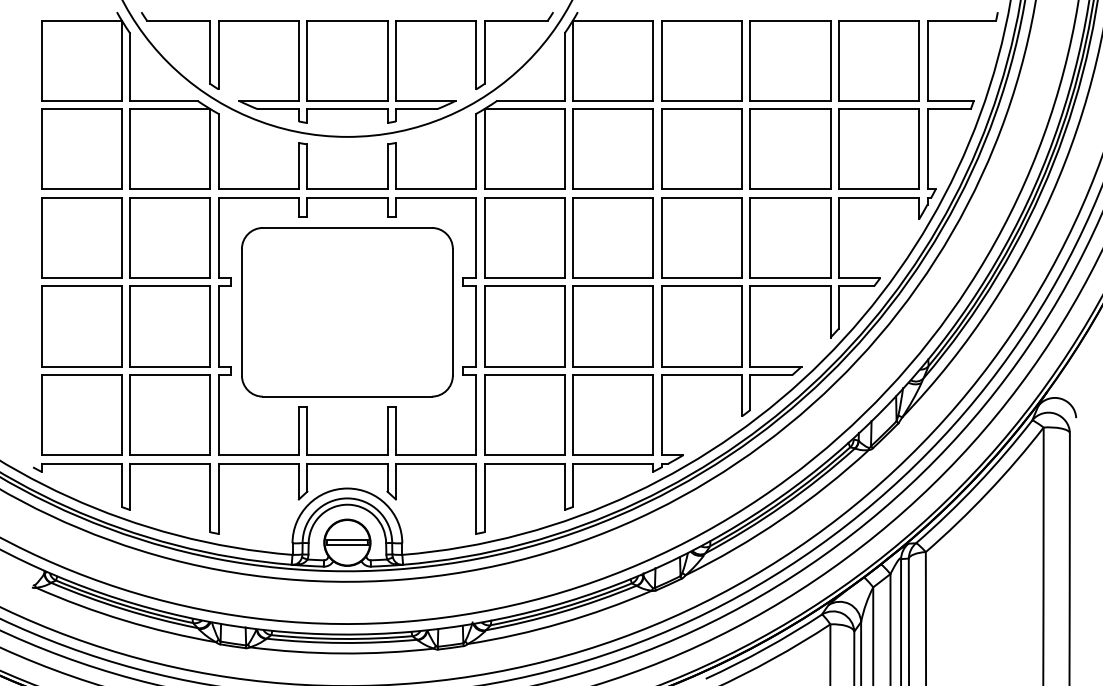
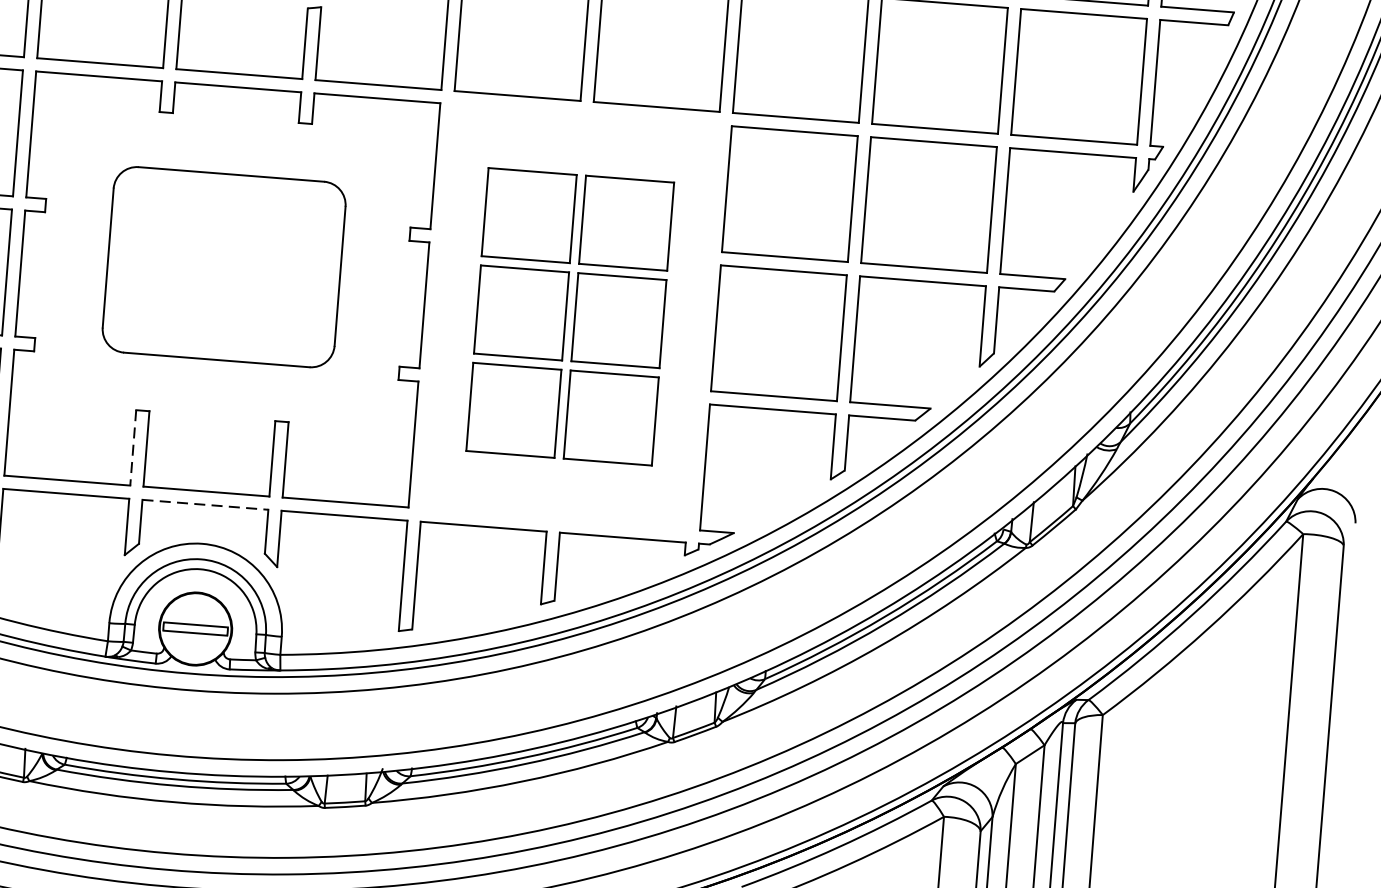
part: (347, 312) -> (224, 267), size x0.7
part: (568, 326) -> (569, 316), size x0.7
line: (298, 431) -> (132, 448), solid -> dashed
line: (347, 463) -> (205, 504), solid -> dashed

